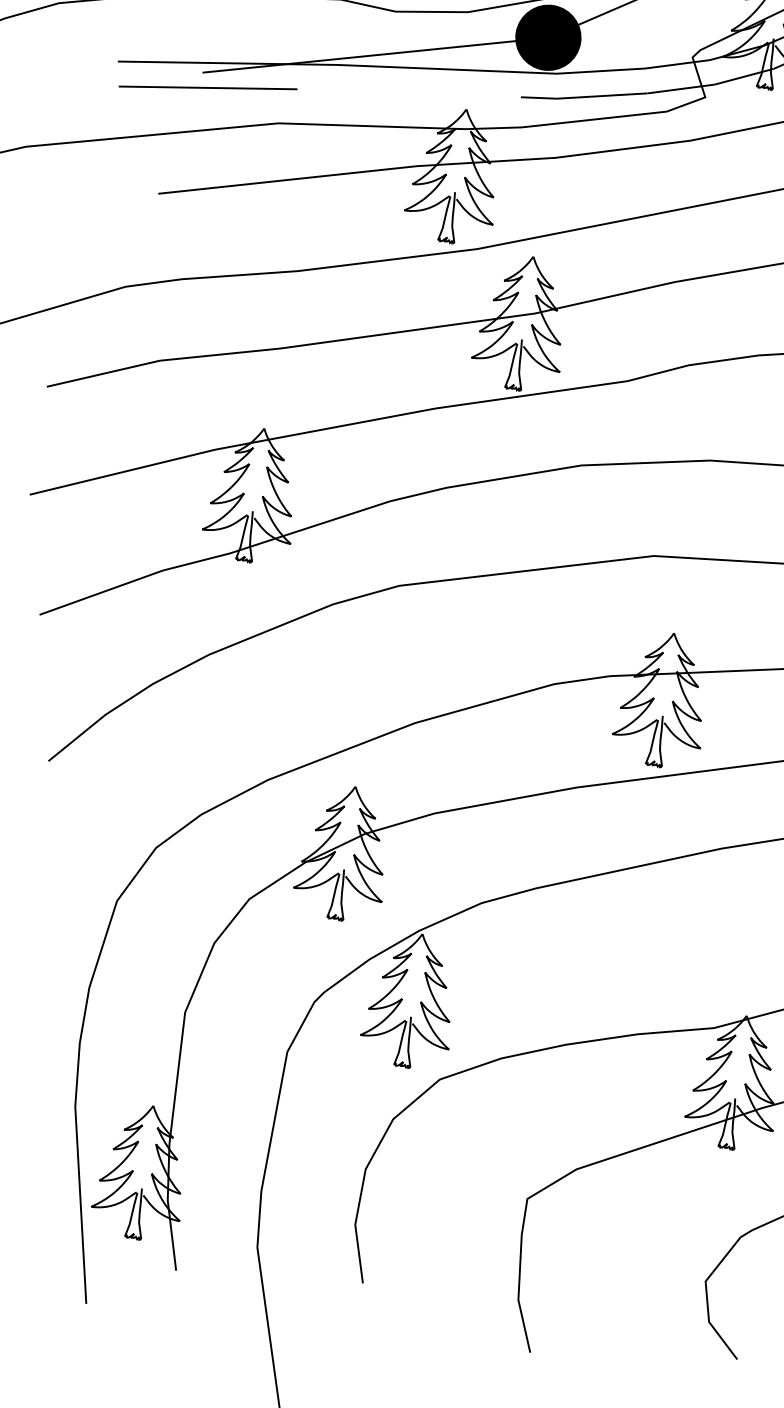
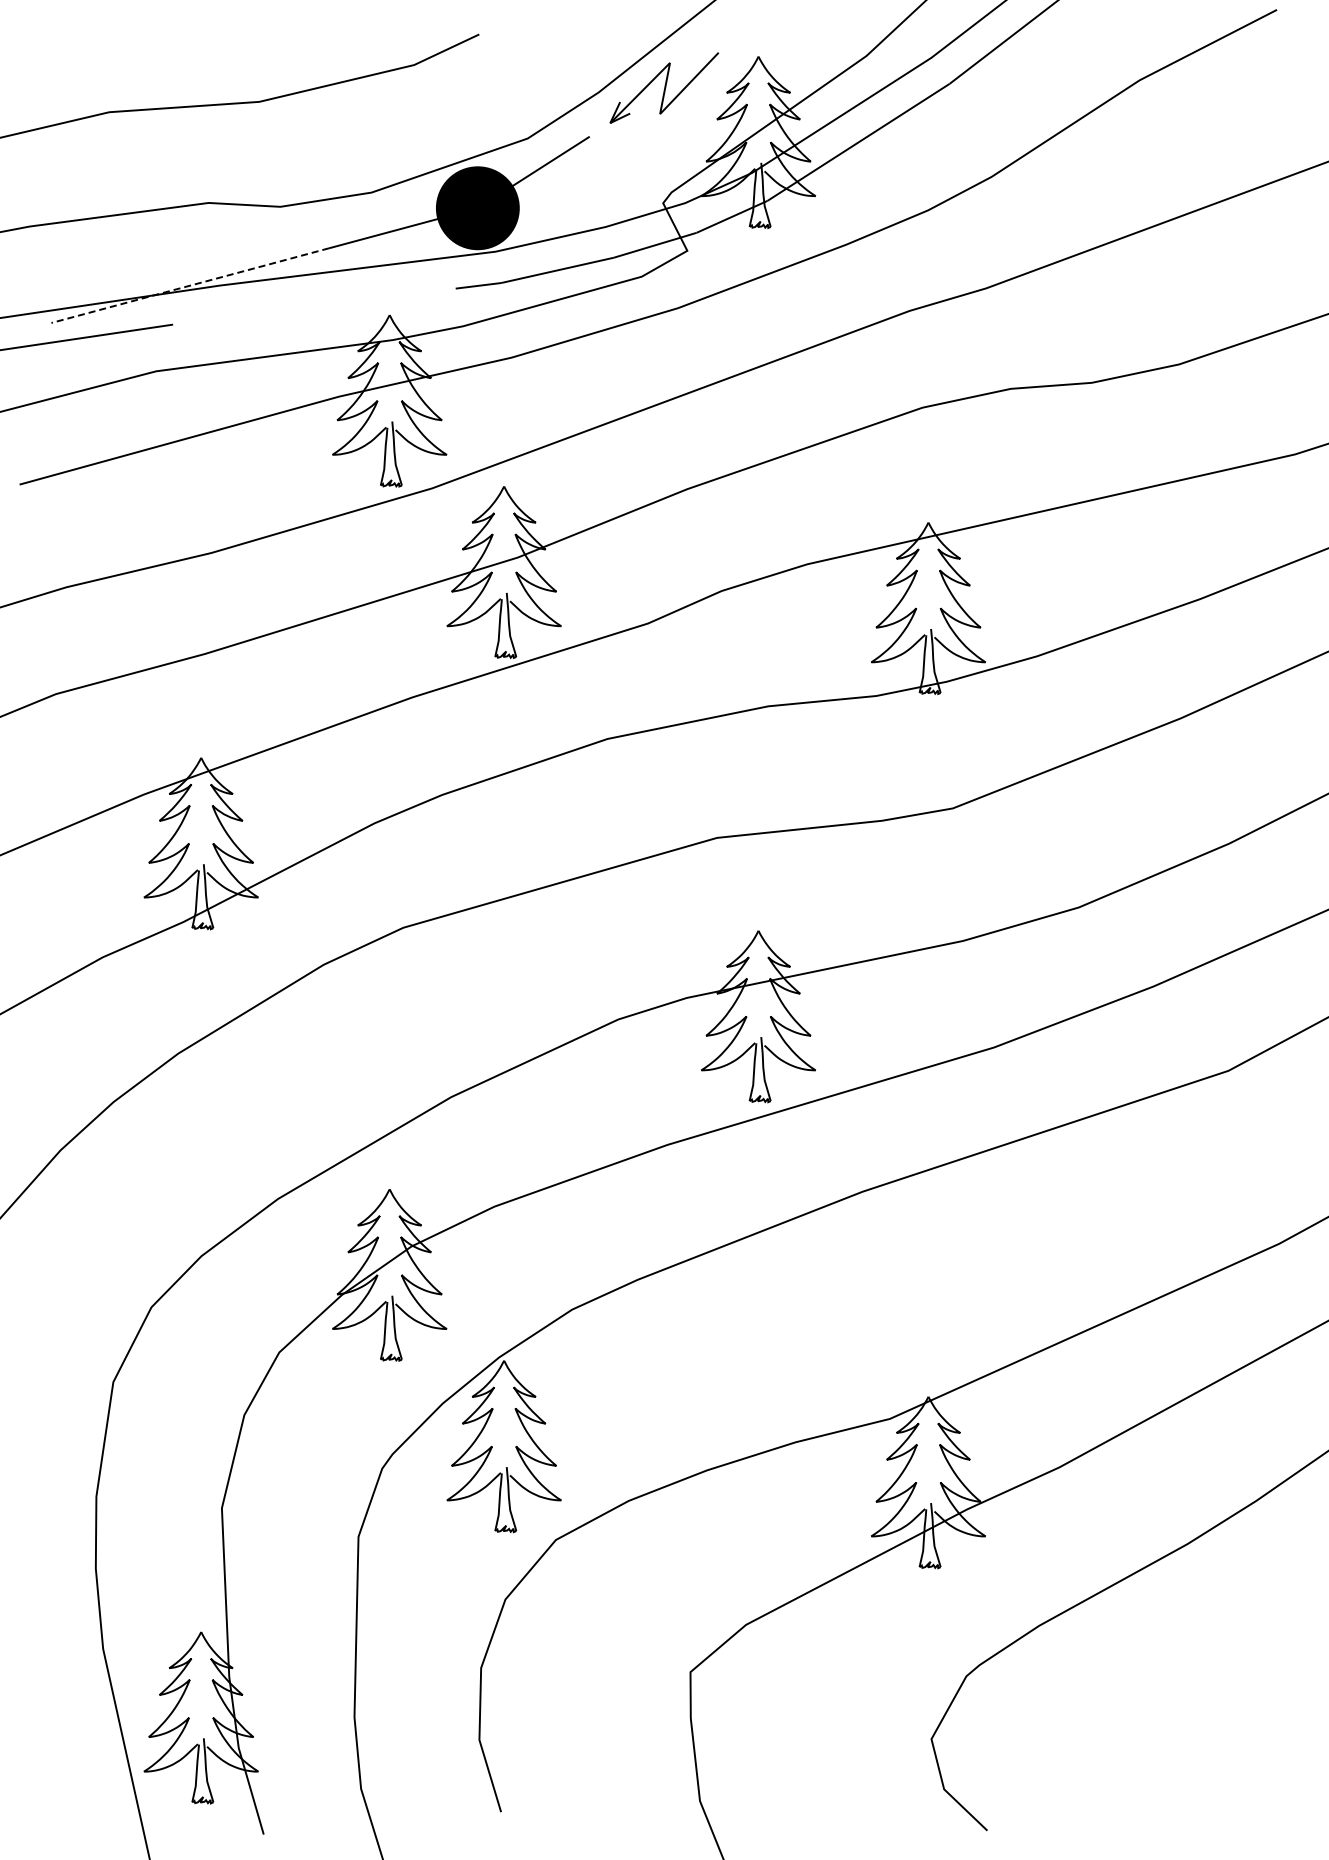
line: (315, 61) -> (190, 285), solid -> dashed

